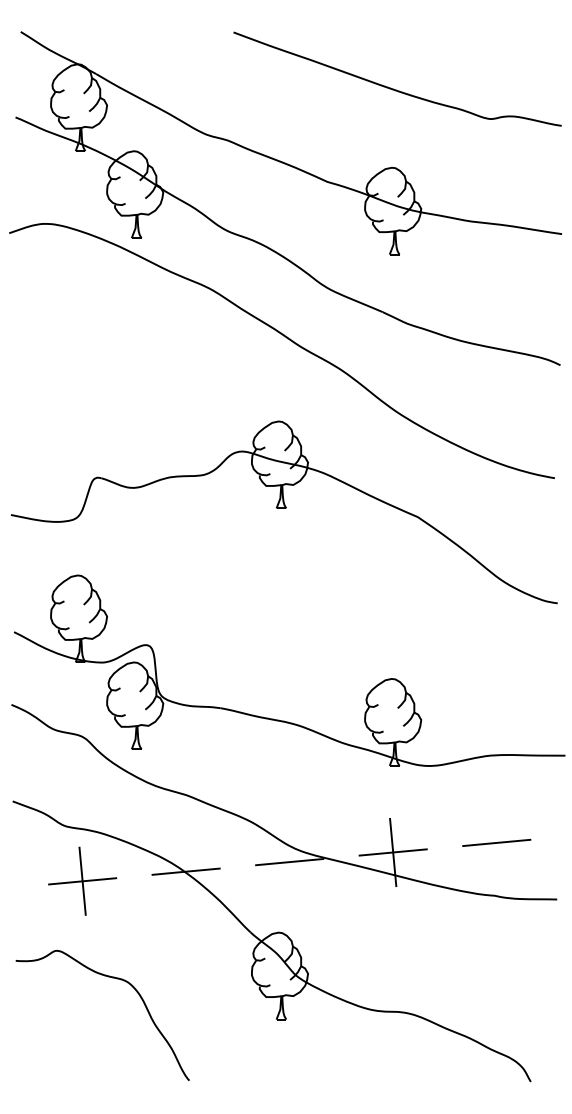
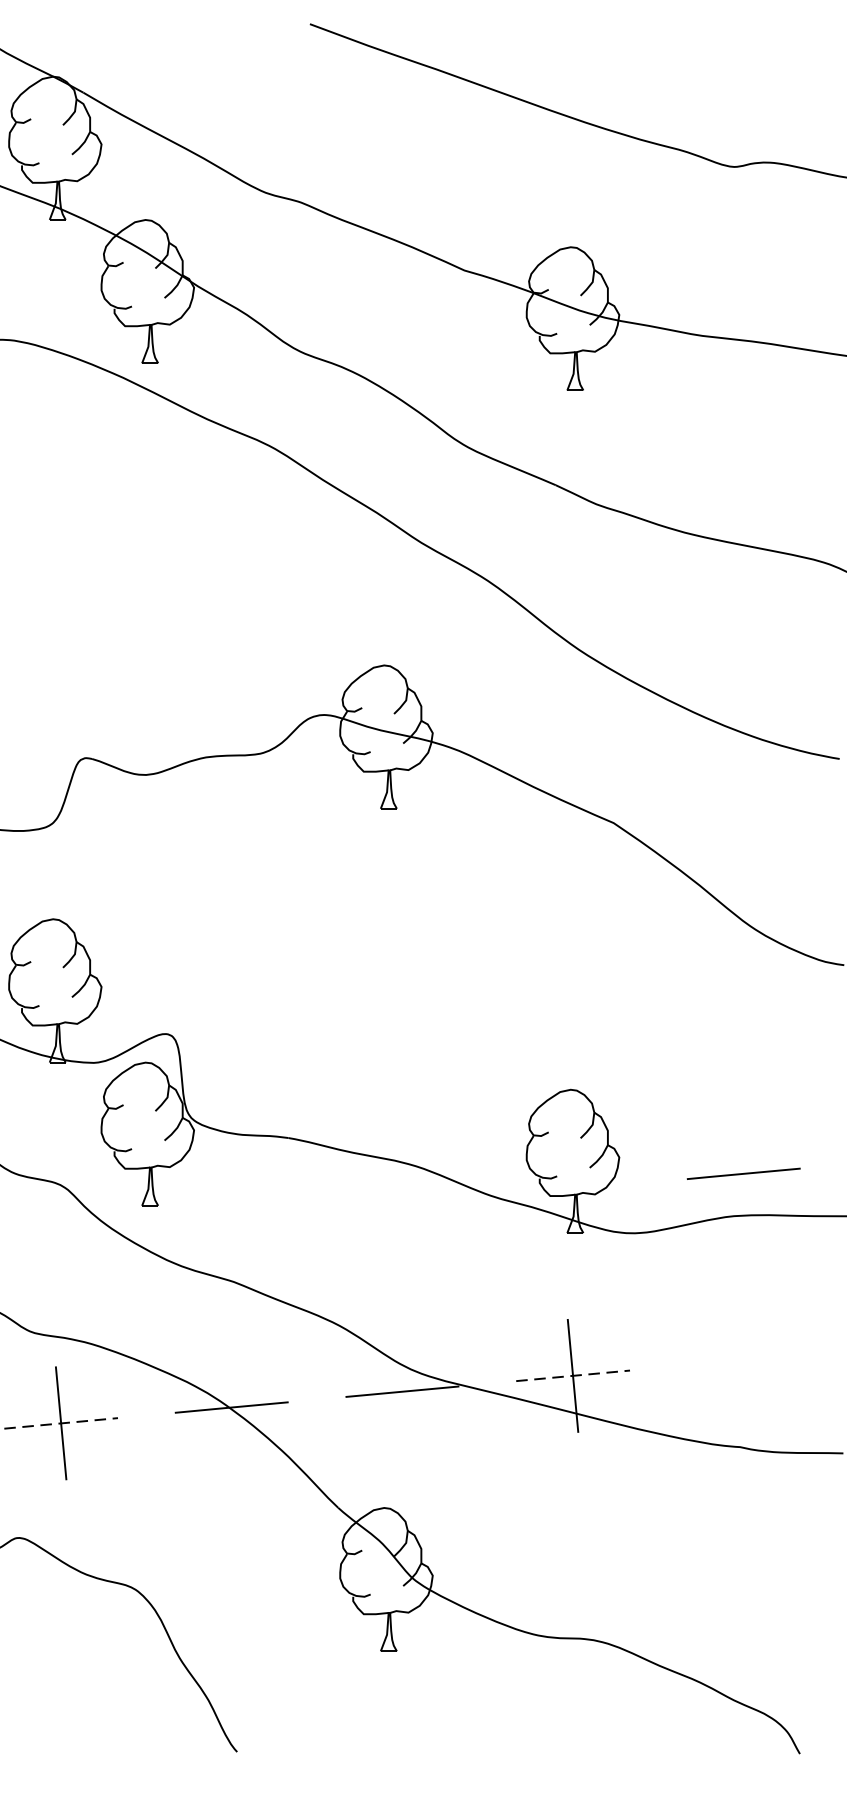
line: (496, 842) -> (743, 1173), moved
line: (393, 852) -> (573, 1375), solid -> dashed
line: (82, 881) -> (60, 1423), solid -> dashed

